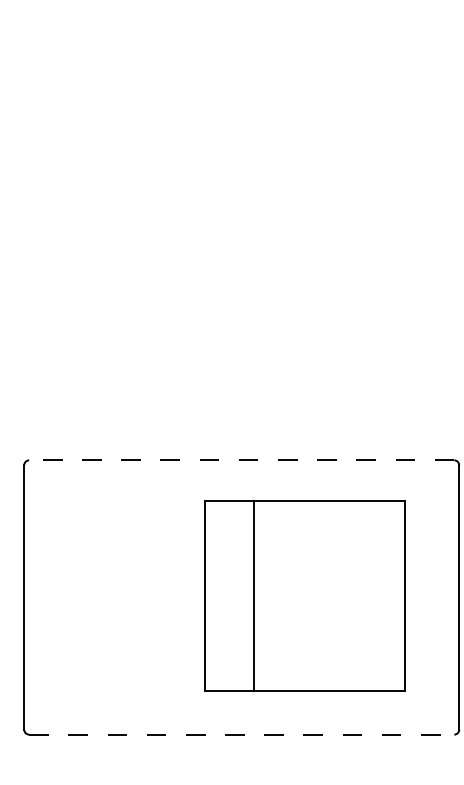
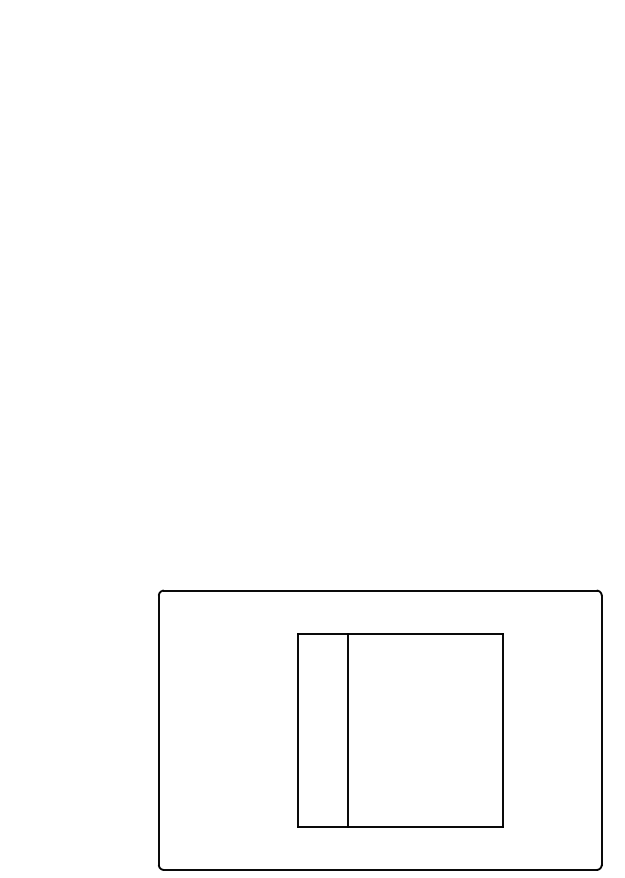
line: (240, 460) -> (379, 590), dashed -> solid
part: (304, 595) -> (400, 730), moved
line: (241, 734) -> (380, 869), dashed -> solid

